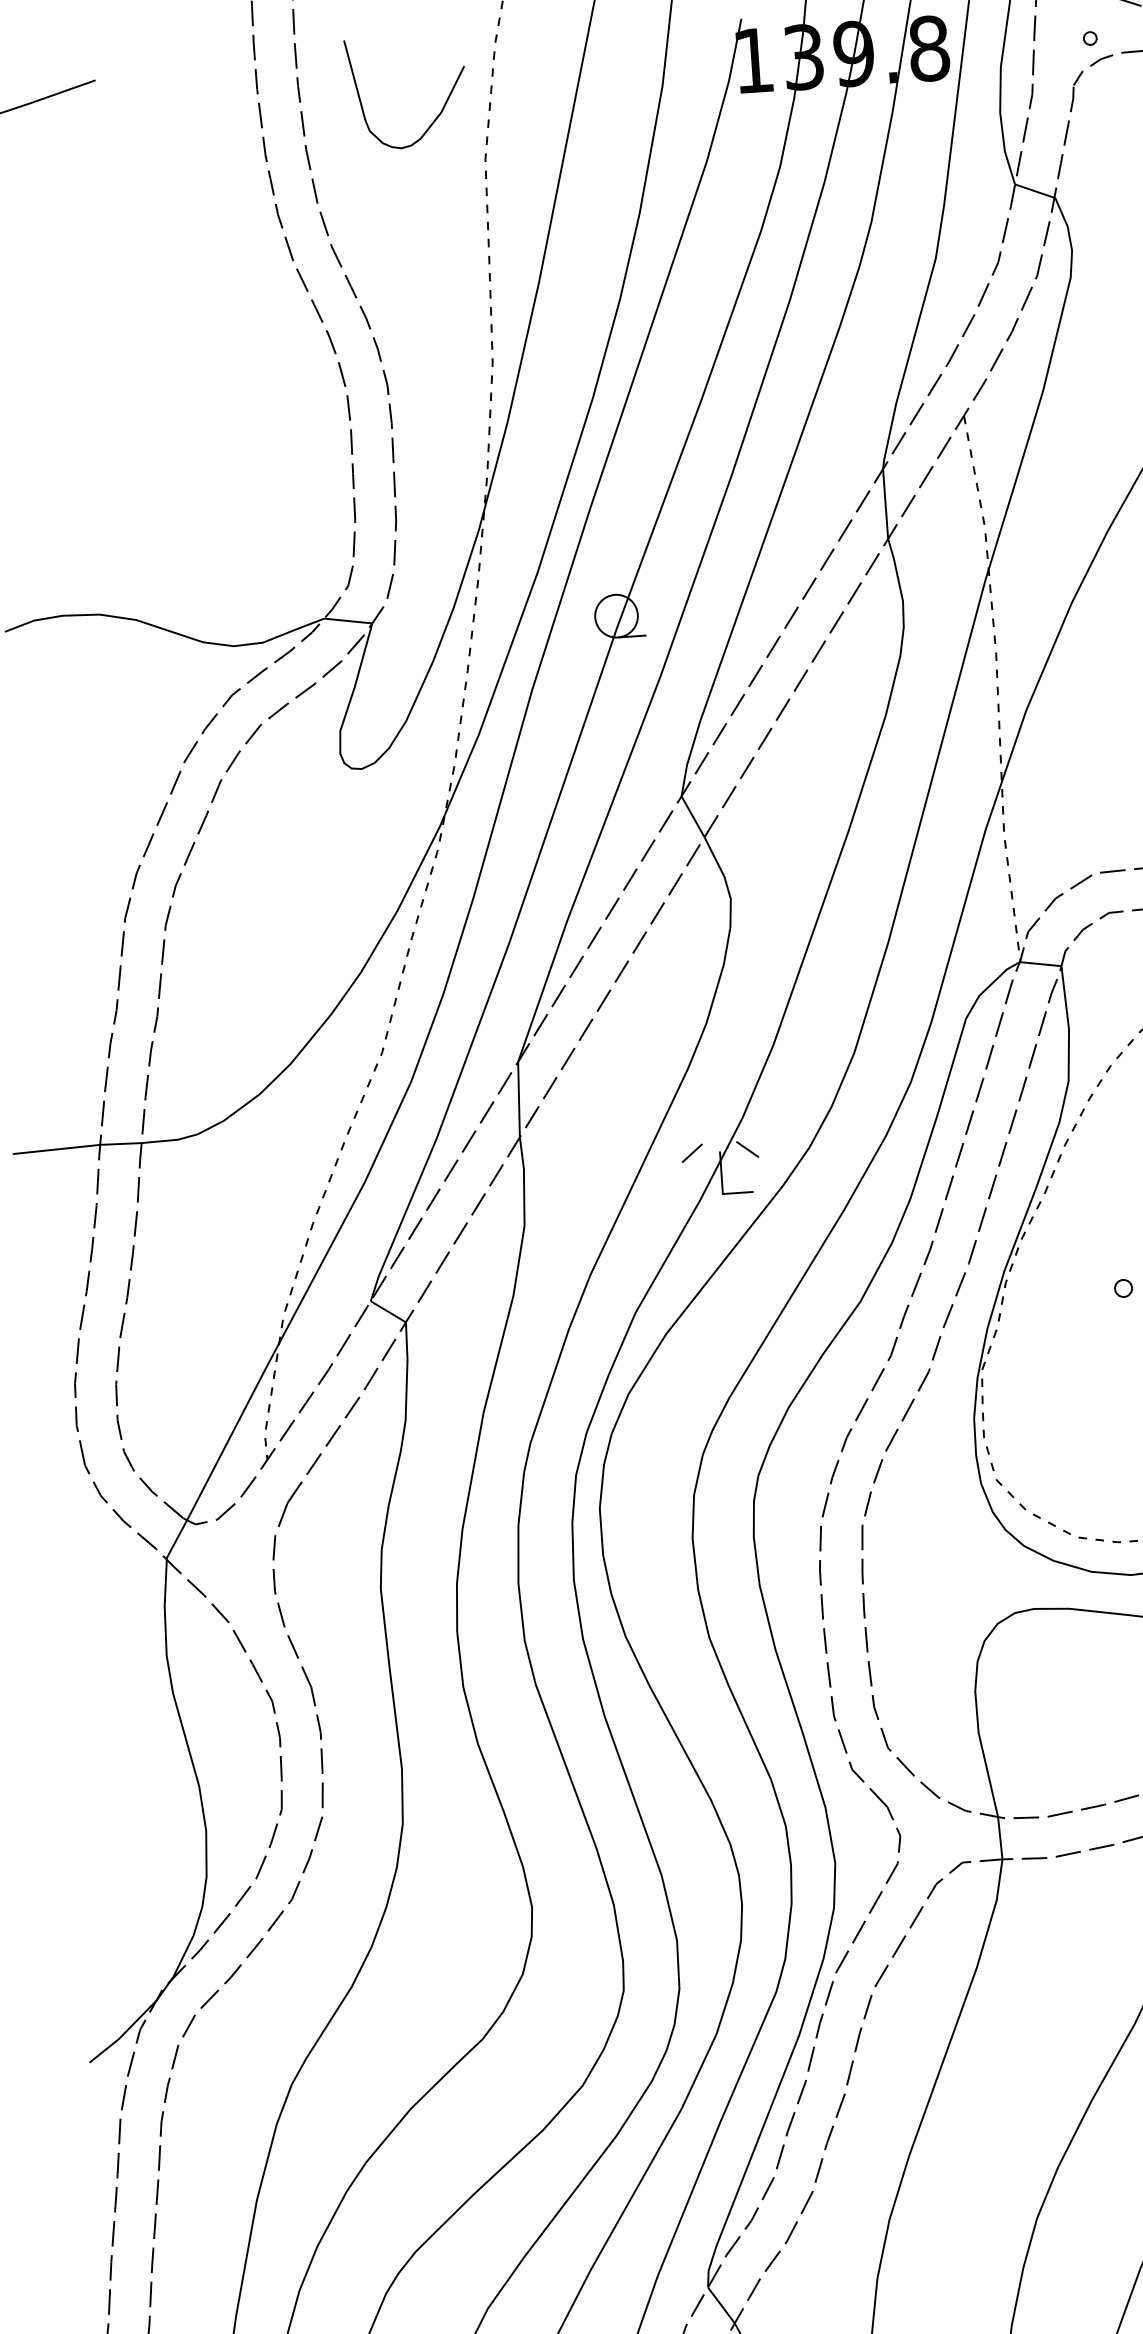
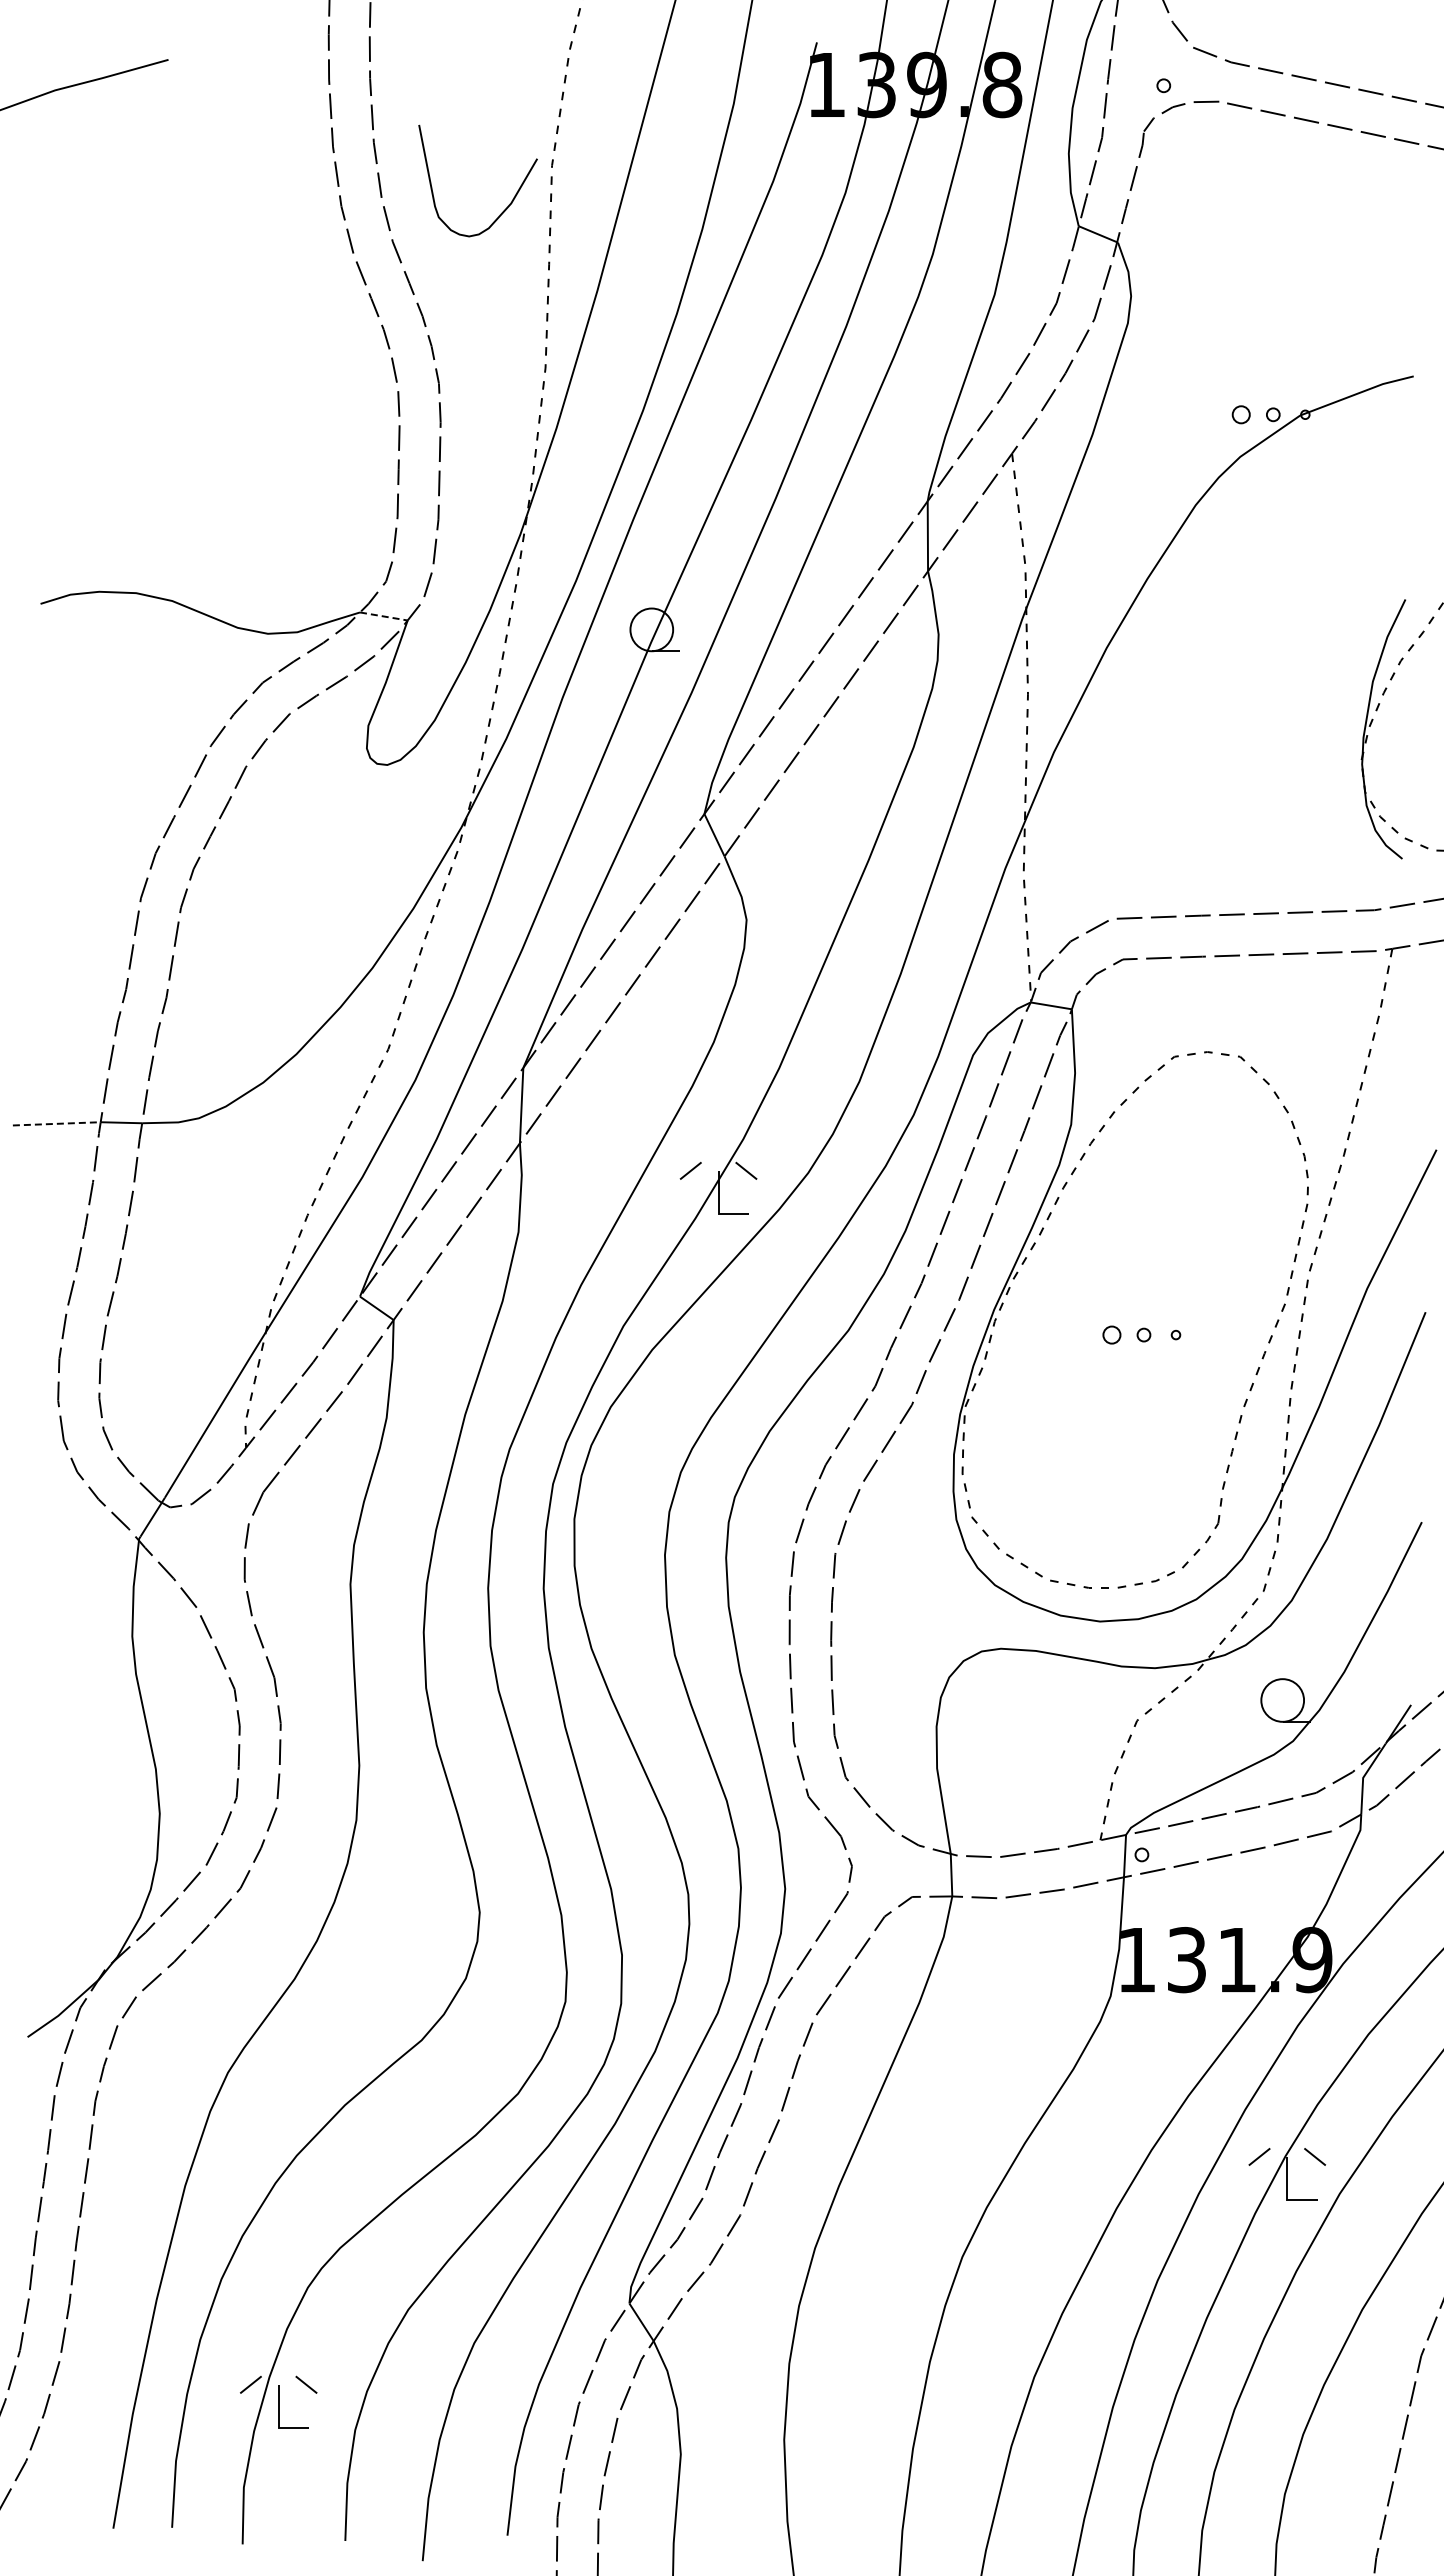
curve: (439, 112) -> (509, 203), moved
line: (348, 621) -> (384, 616), solid -> dashed
line: (56, 1149) -> (56, 1123), solid -> dashed

